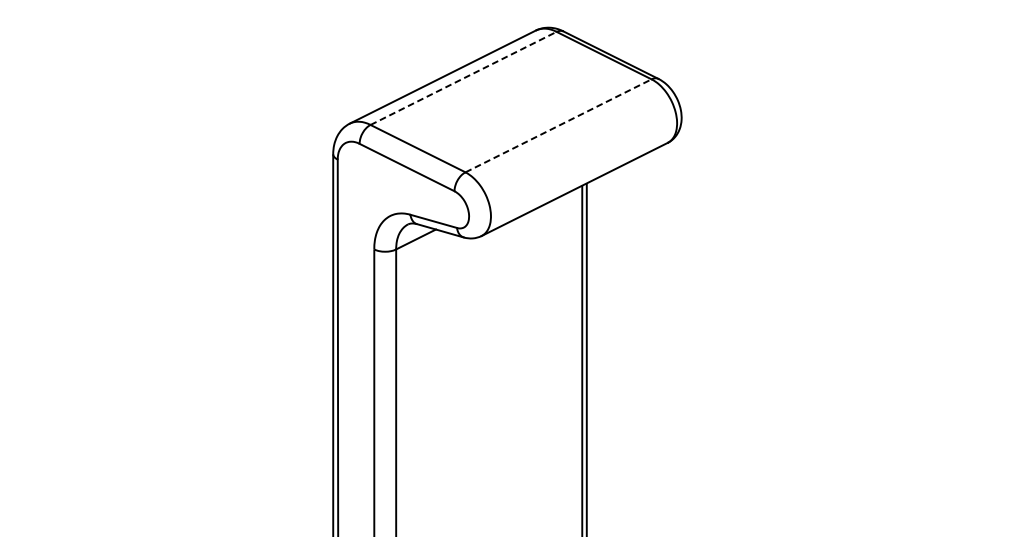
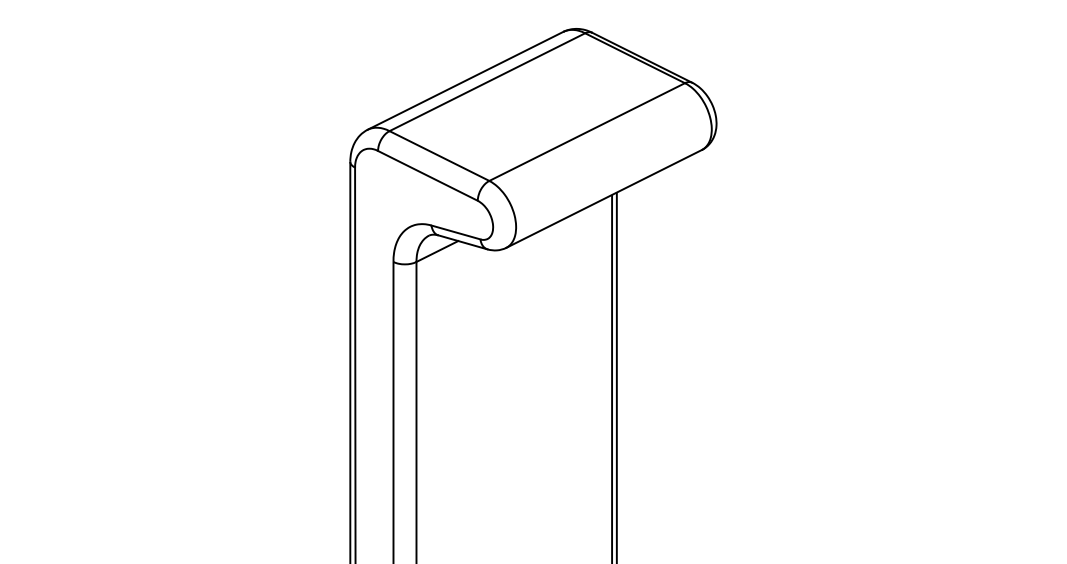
line: (463, 78) -> (487, 82), dashed -> solid
line: (558, 125) -> (587, 131), dashed -> solid

